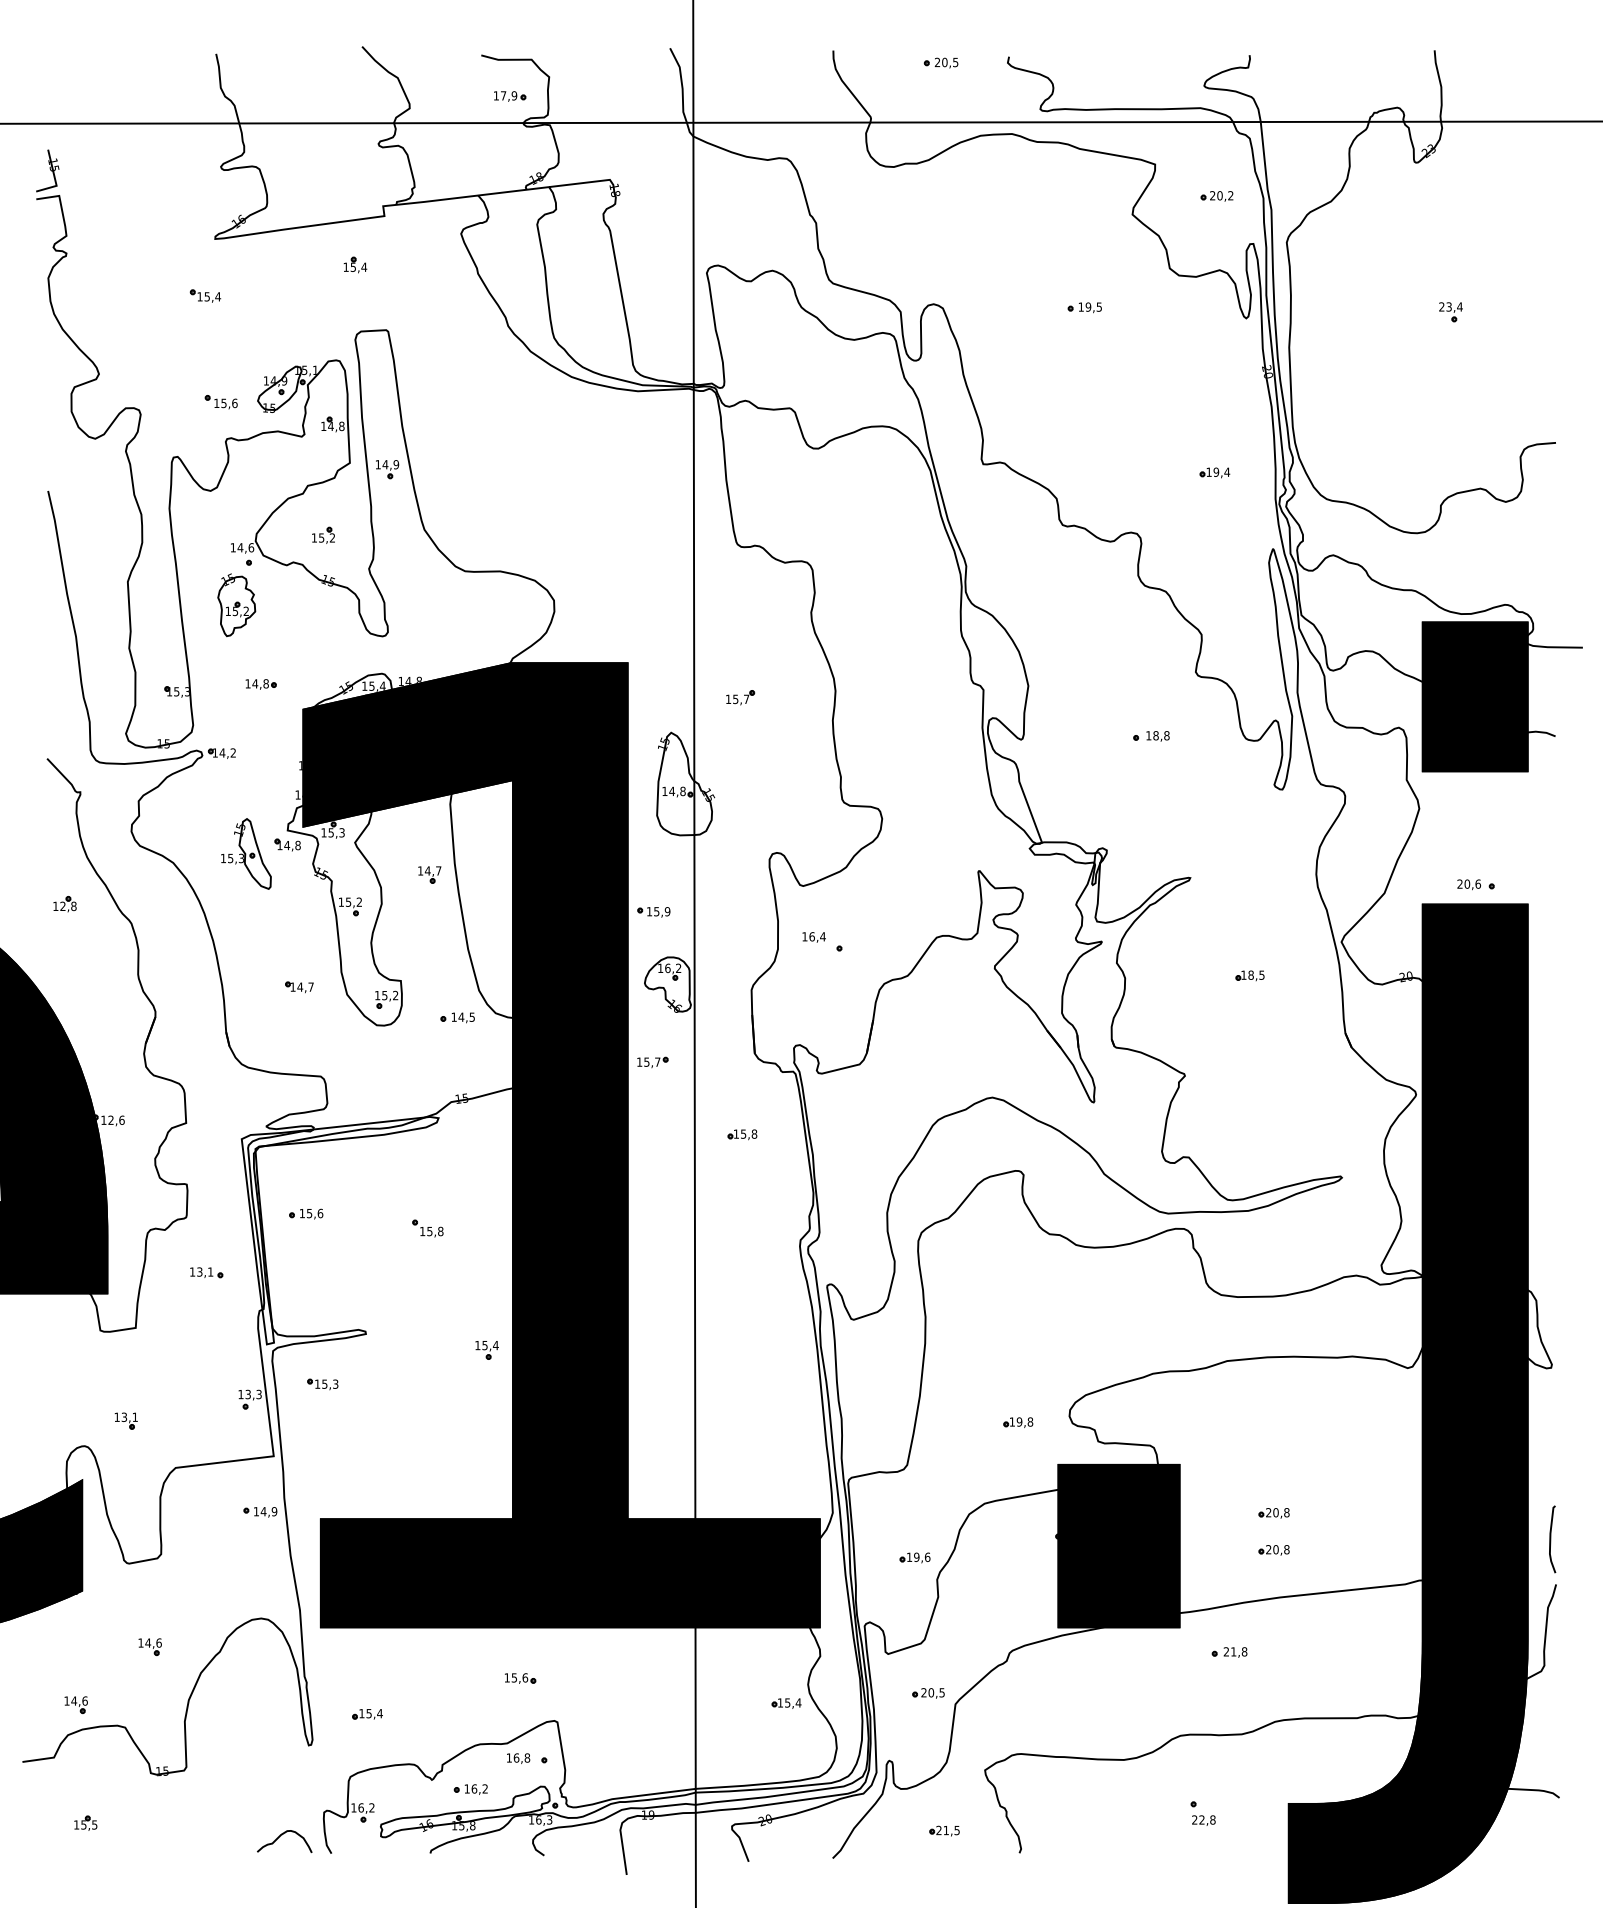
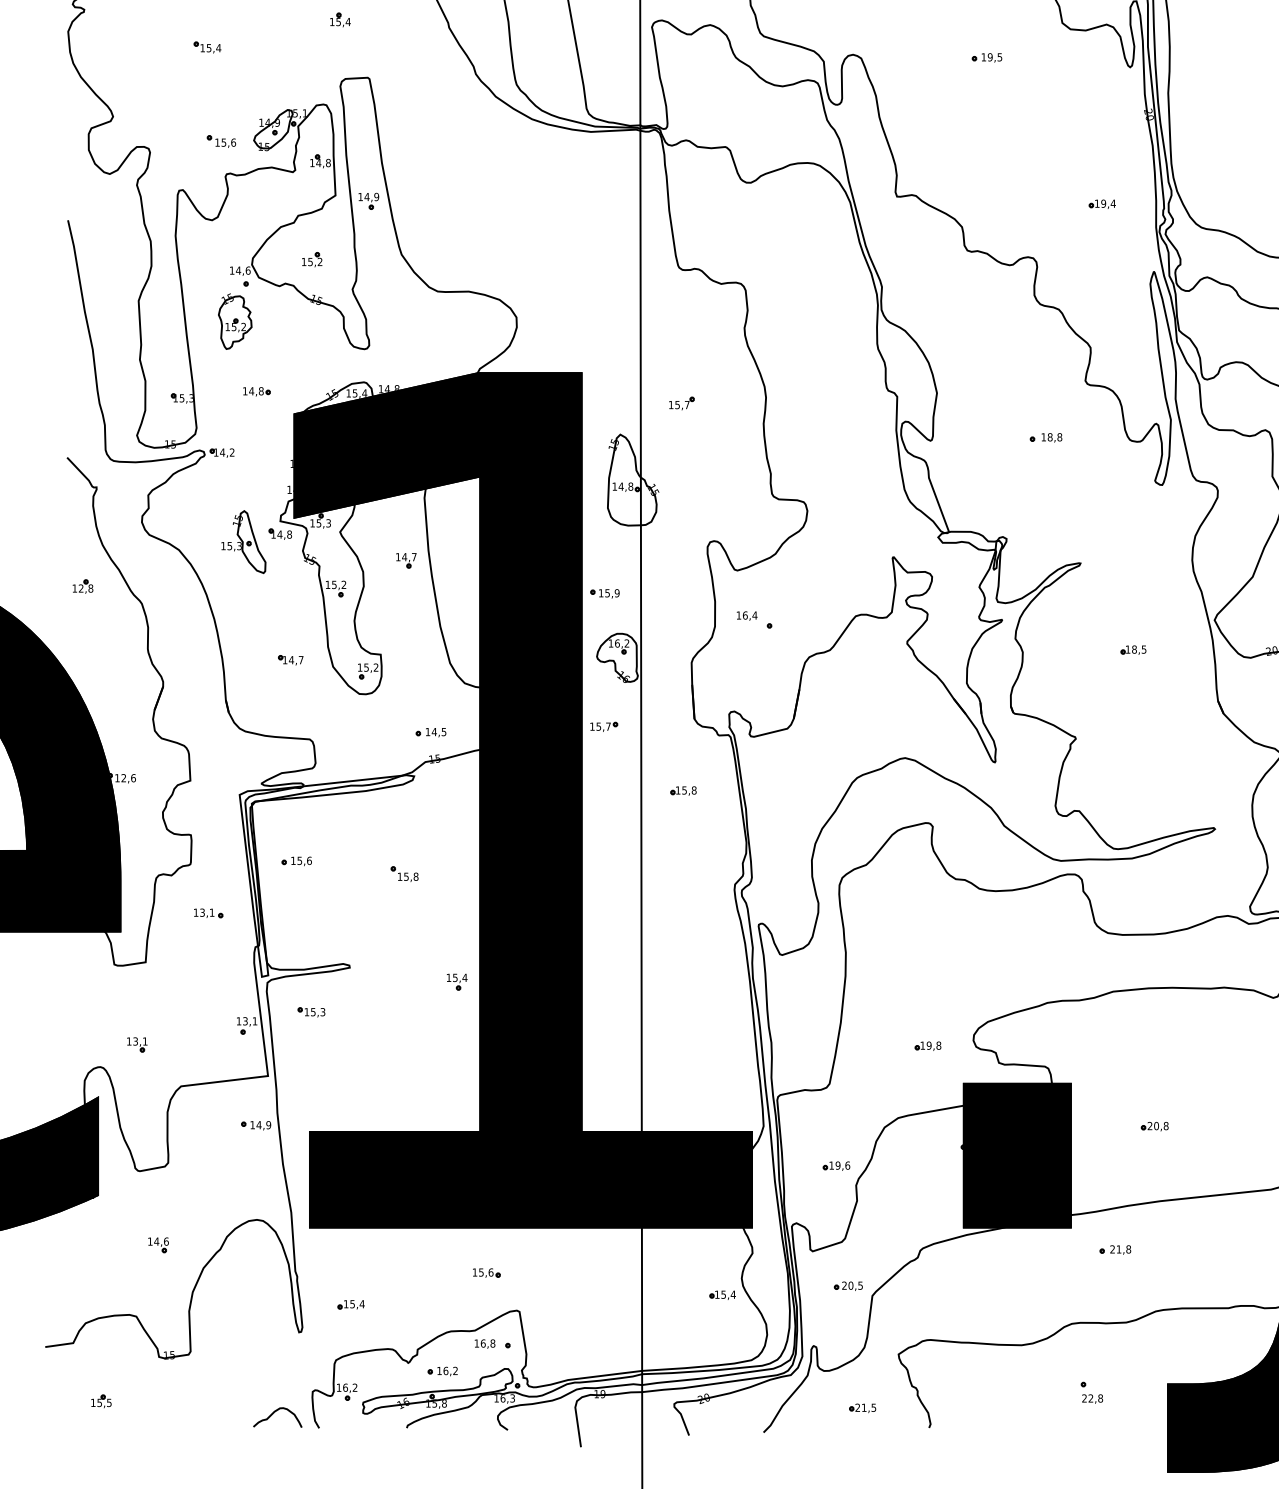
part: (457, 1017) -> (430, 732), moved
text: (258, 1394) -> (254, 1021), 13,3 -> 13,1
part: (1273, 1550) -> (1154, 1159), removed
part: (75, 1704) -> (92, 1296), removed

